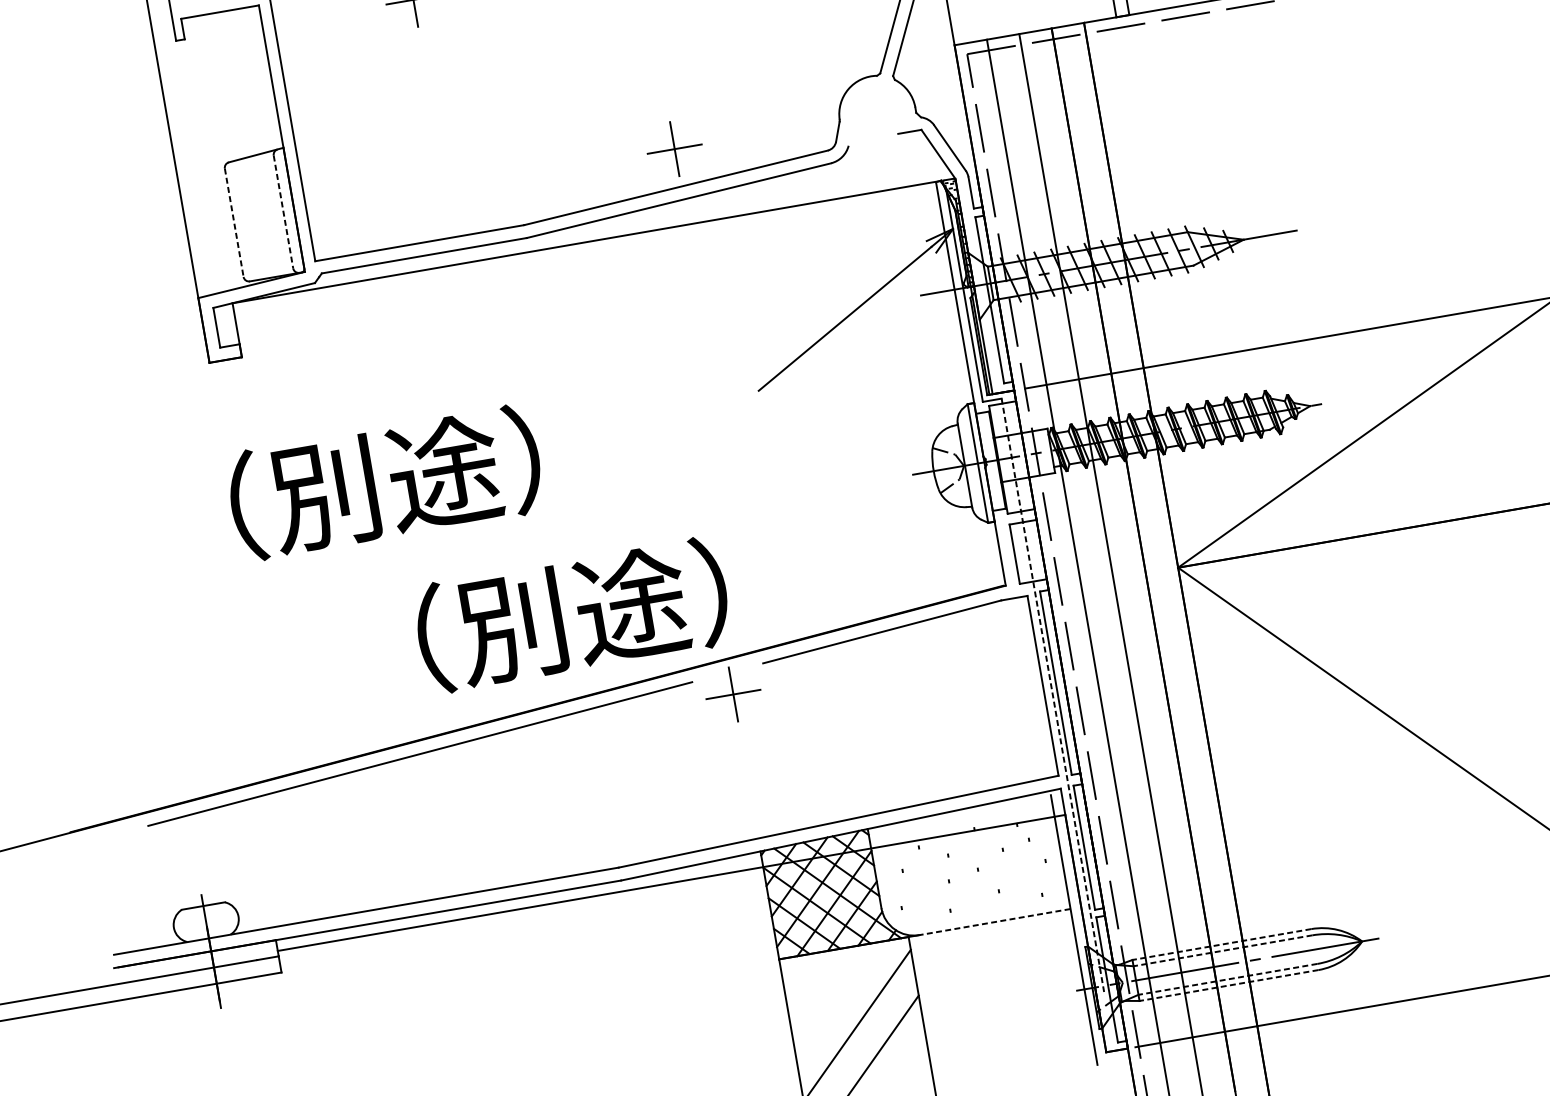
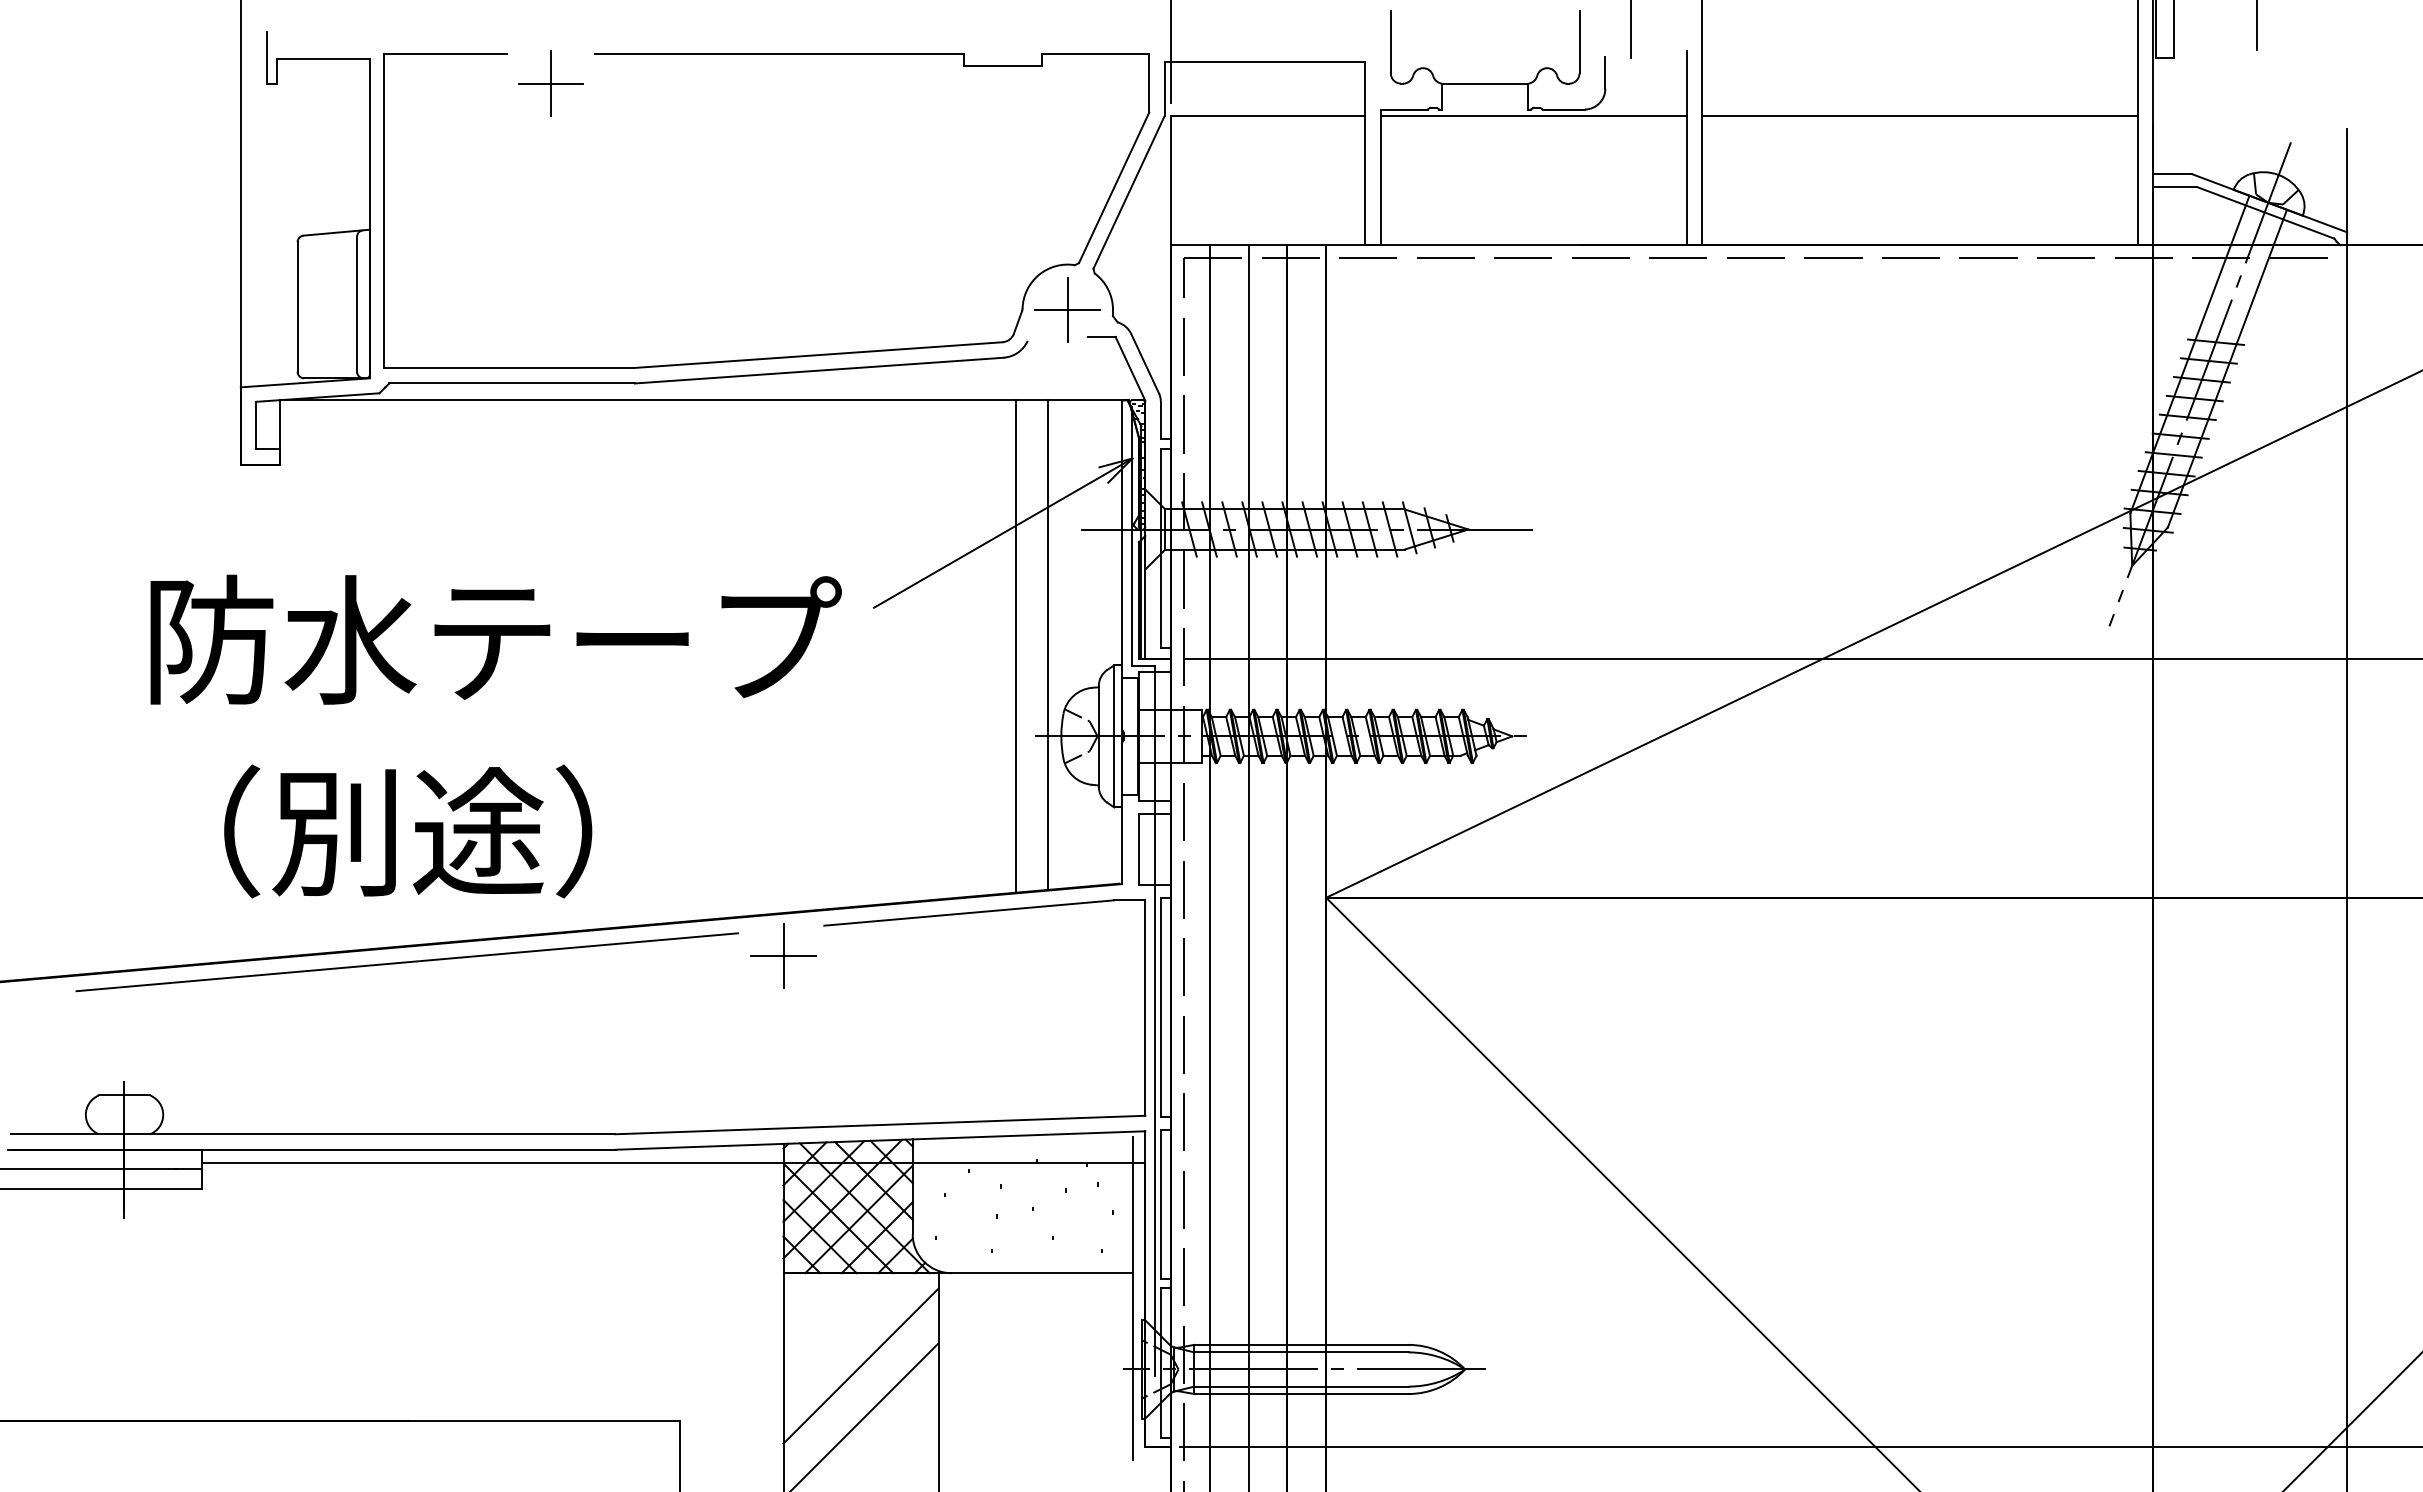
part: (674, 148) -> (1067, 309), moved
line: (283, 212) -> (357, 304), dashed -> solid
line: (234, 222) -> (297, 306), dashed -> solid
line: (909, 396) -> (1048, 644), added
line: (883, 402) -> (1016, 646), added
text: (447, 471) -> (495, 639), （別途） -> 防水テープ
text: (572, 615) -> (408, 831), moved
line: (1052, 695) -> (1154, 1021), dashed -> solid
line: (994, 922) -> (1041, 1273), dashed -> solid
line: (1221, 944) -> (1300, 1344), dashed -> solid
line: (1222, 951) -> (1300, 1352), dashed -> solid
line: (1227, 979) -> (1300, 1386), dashed -> solid
line: (1228, 986) -> (1300, 1394), dashed -> solid

